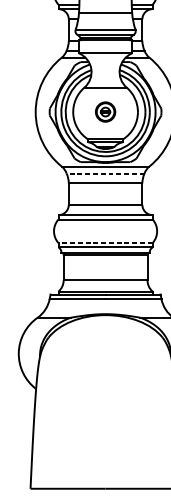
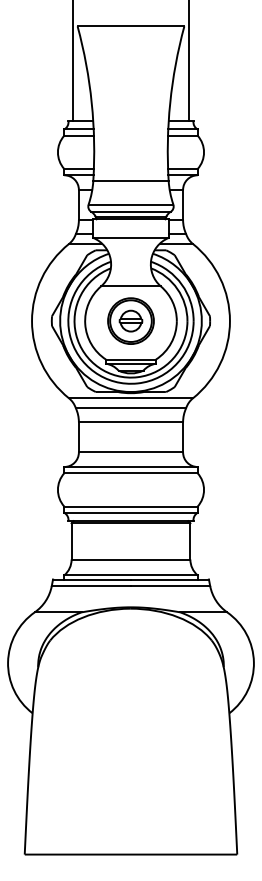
part: (105, 111) -> (130, 320), size x1.67
line: (105, 173) -> (130, 408), dashed -> solid
line: (105, 242) -> (131, 506), dashed -> solid

